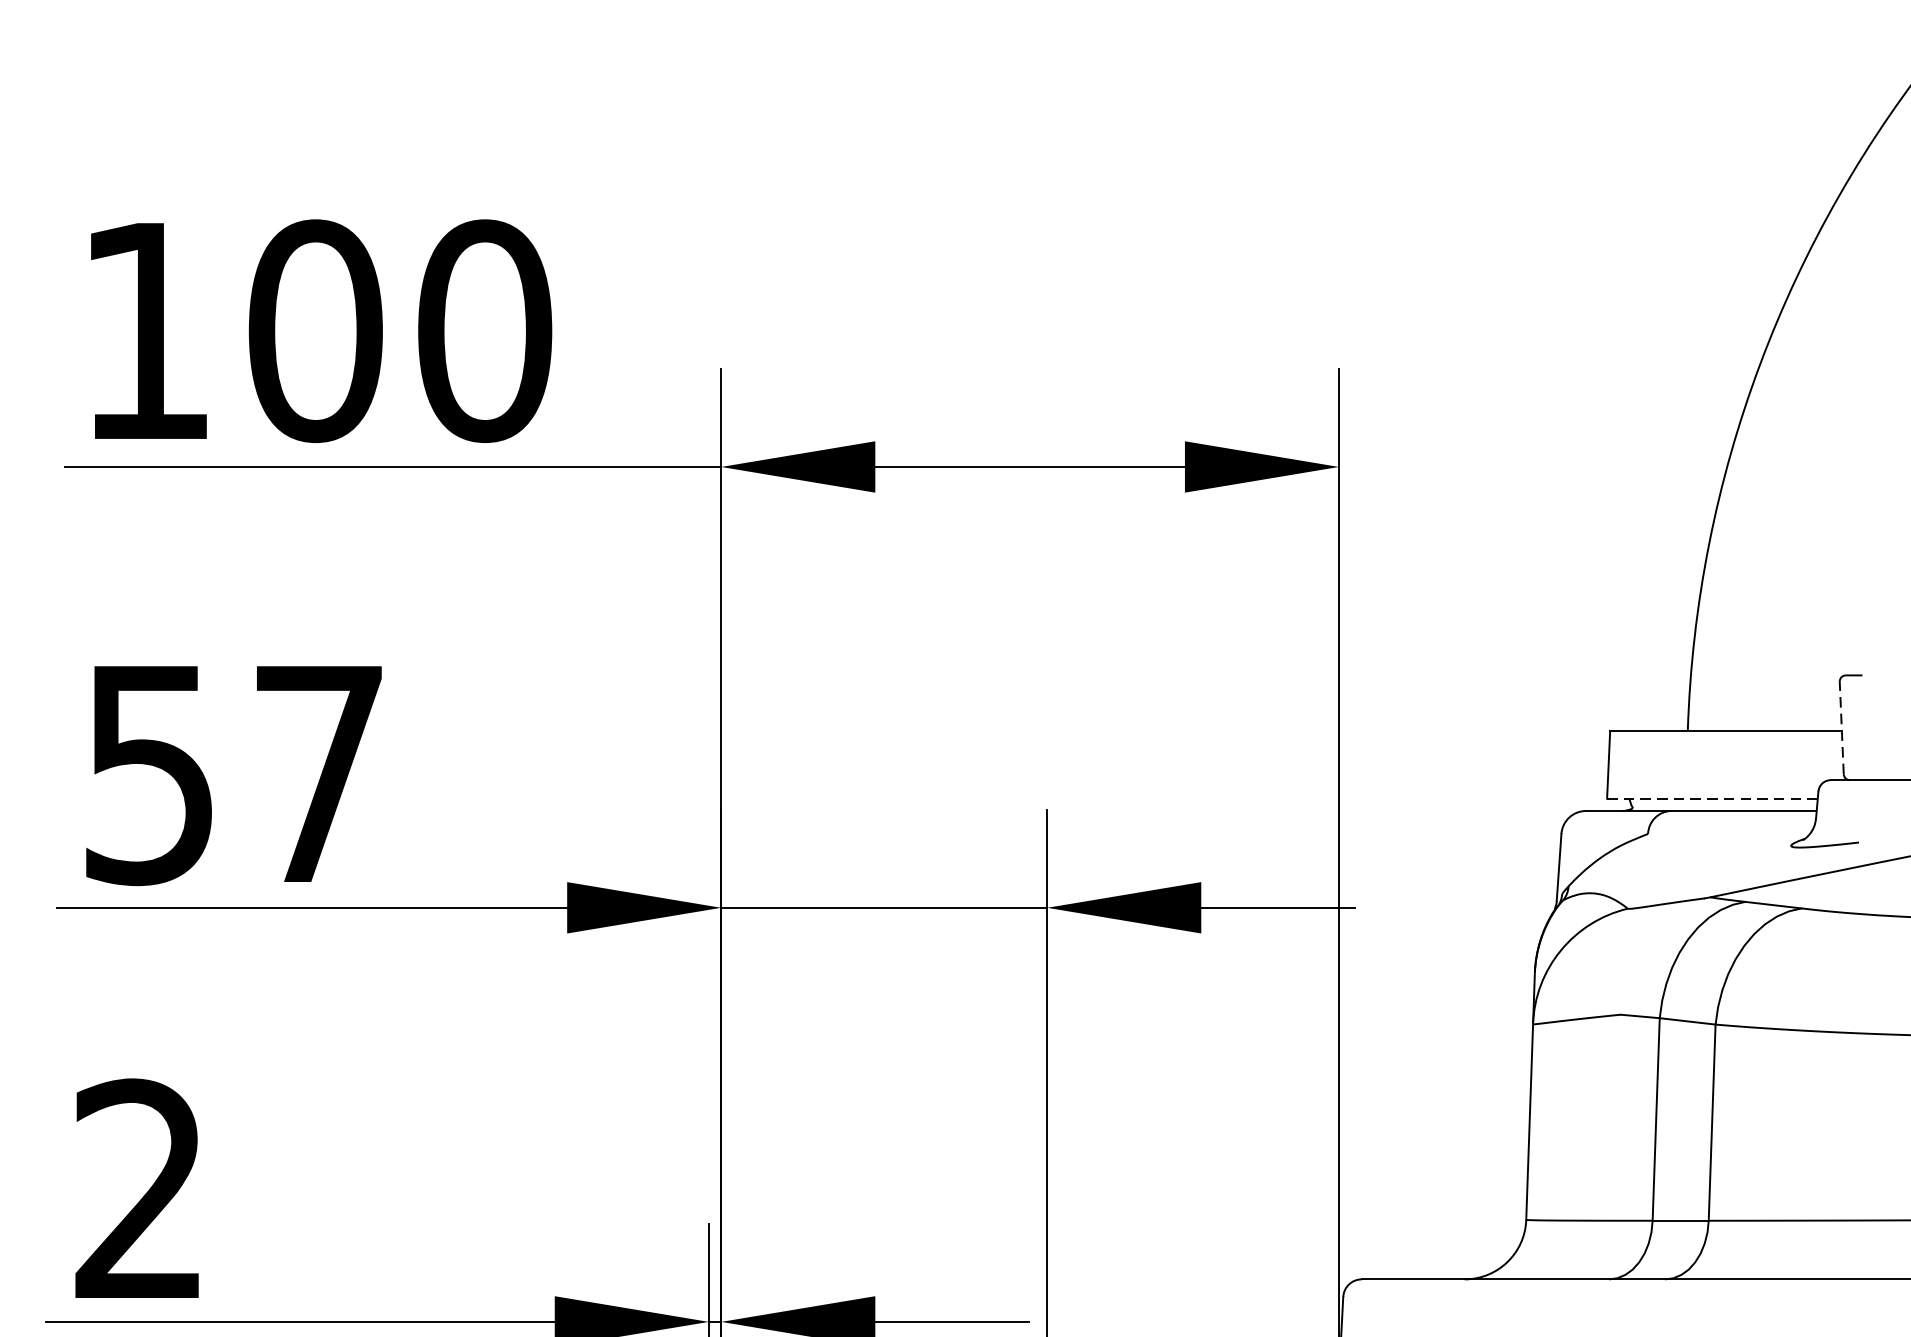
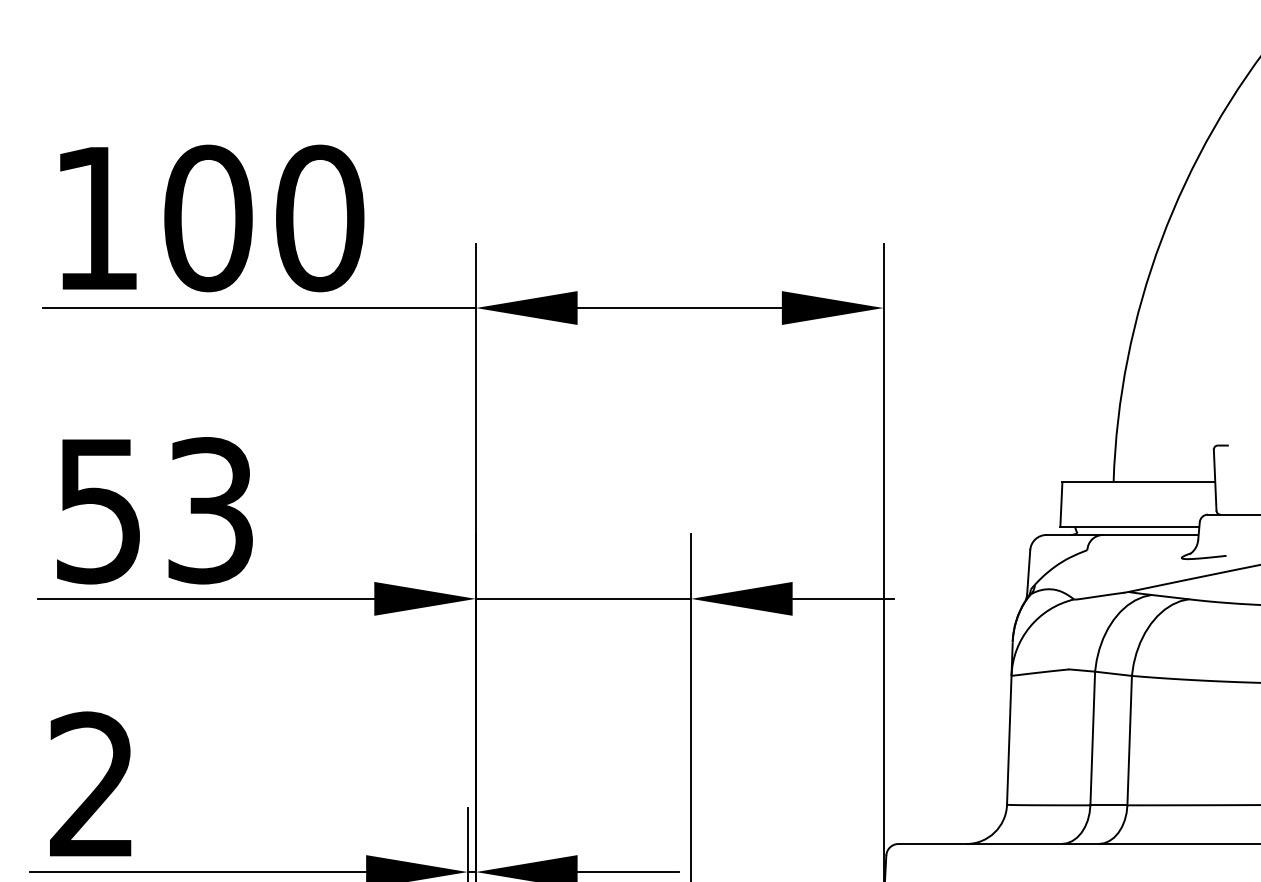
line: (1842, 728) -> (1215, 480), dashed -> solid
text: (318, 773) -> (210, 510), 57 -> 53
line: (1711, 798) -> (1129, 526), dashed -> solid

